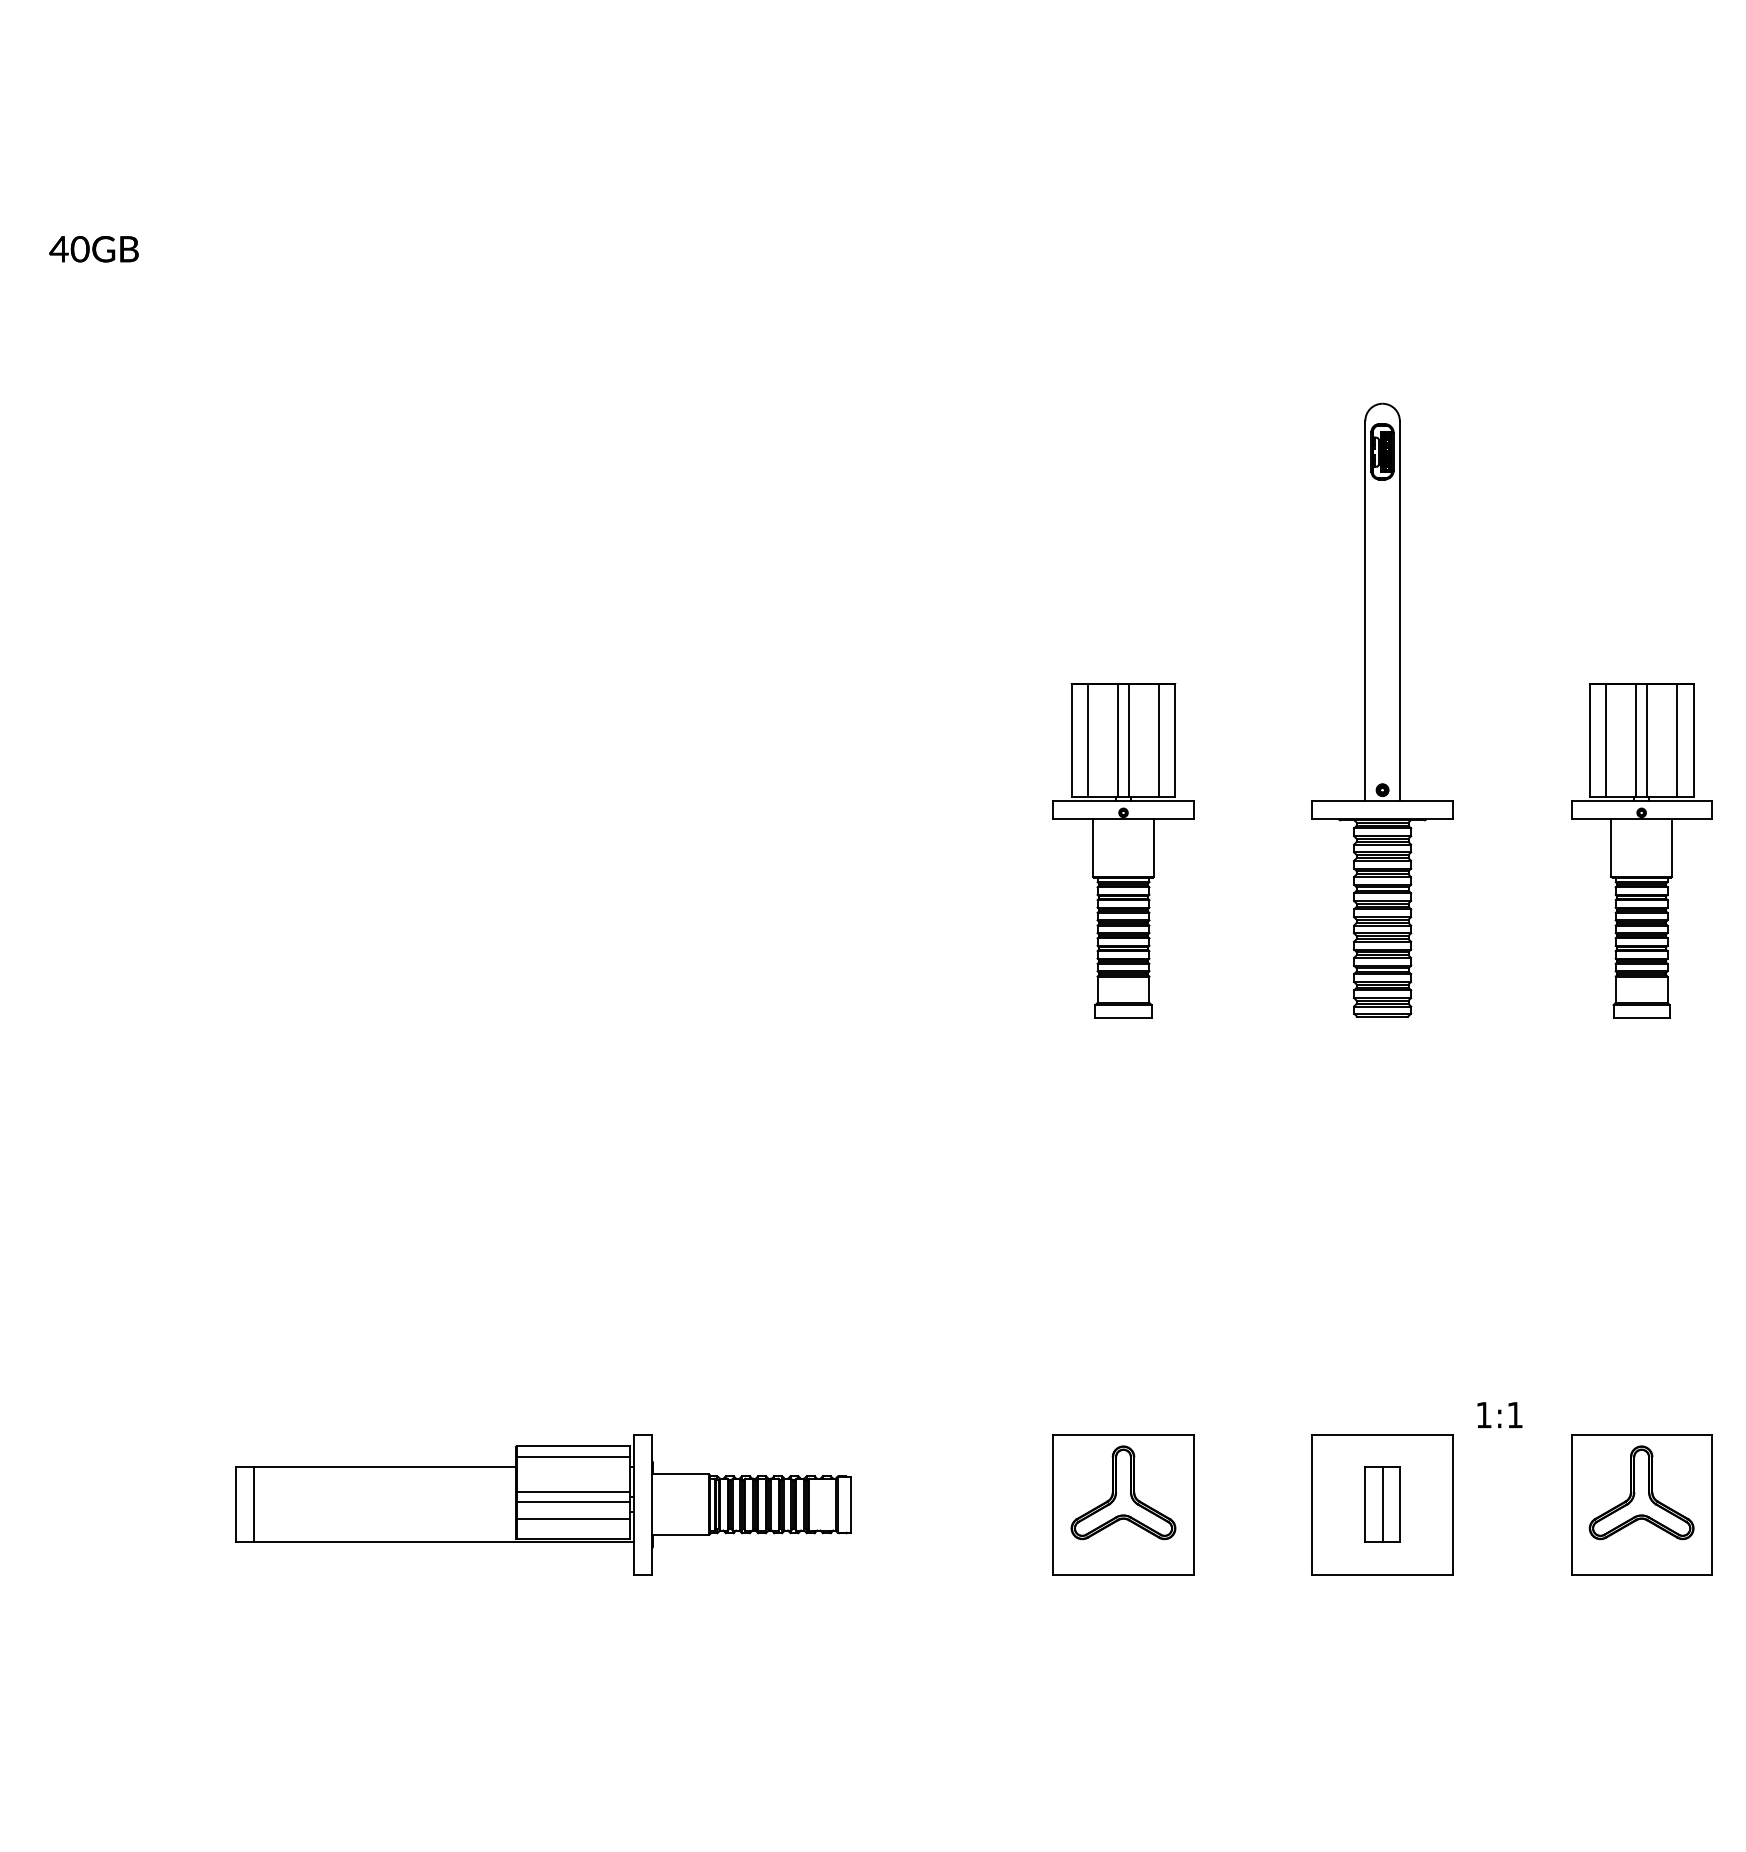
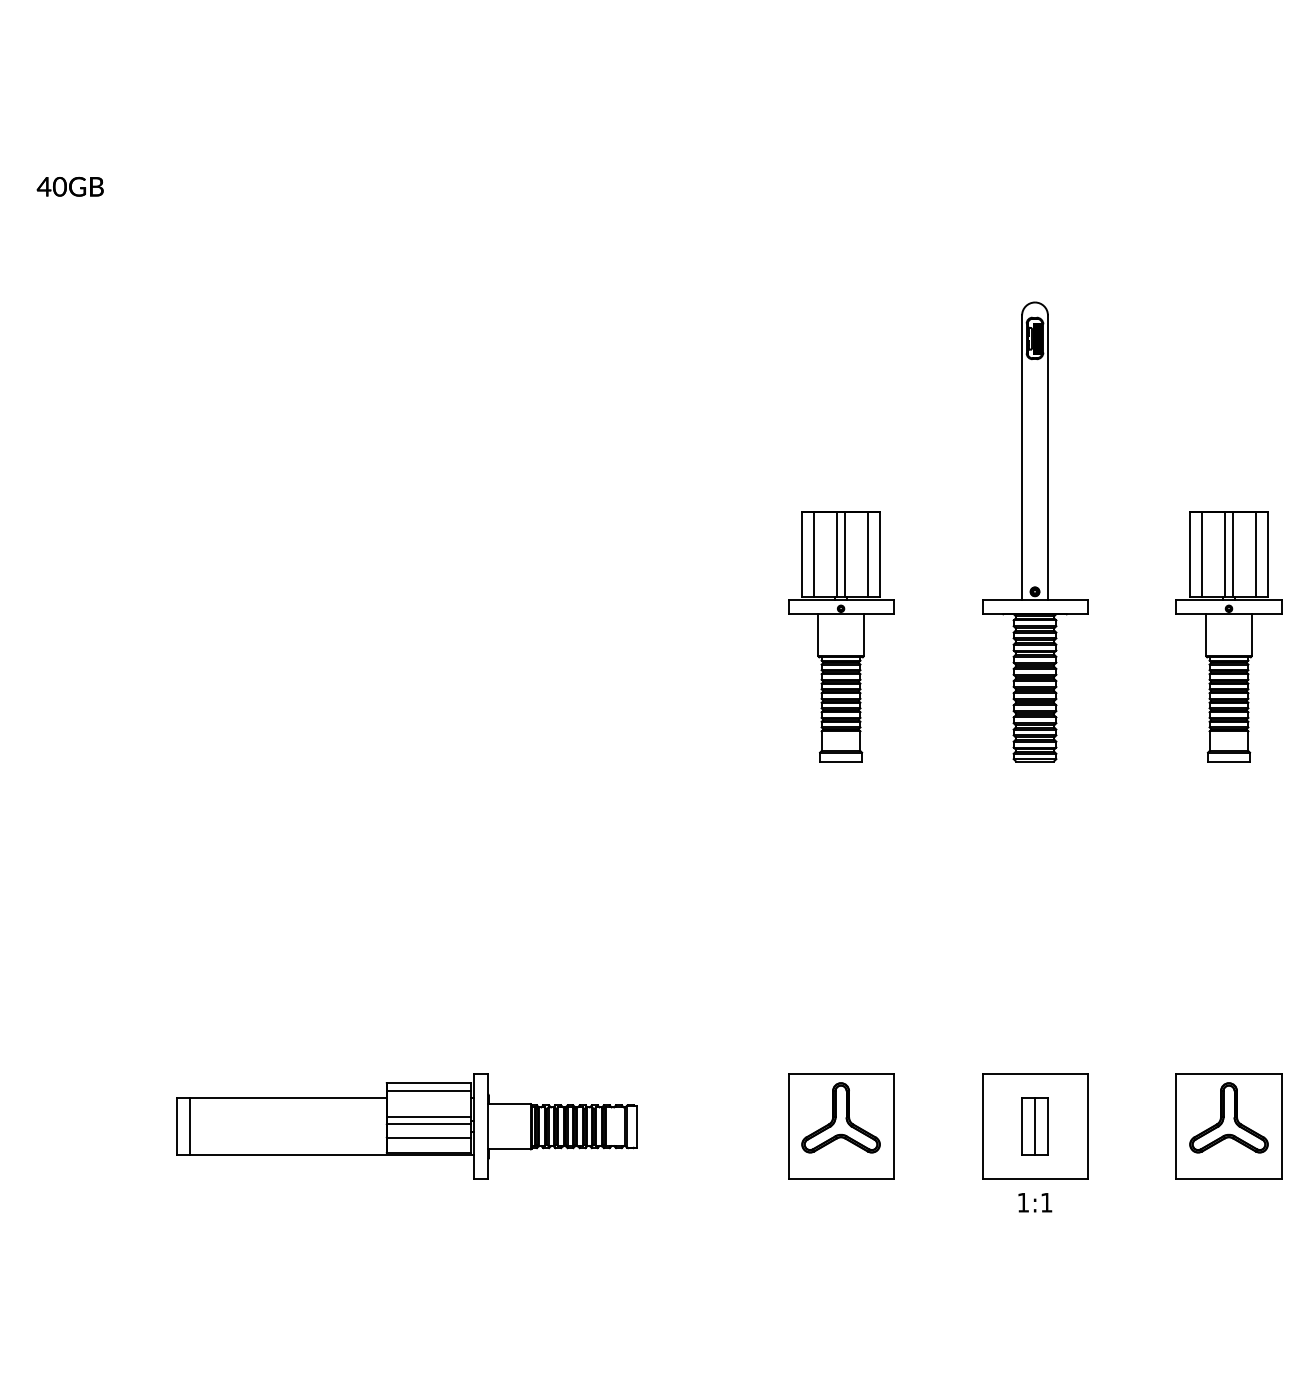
text: (1499, 1414) -> (1034, 1202), moved

